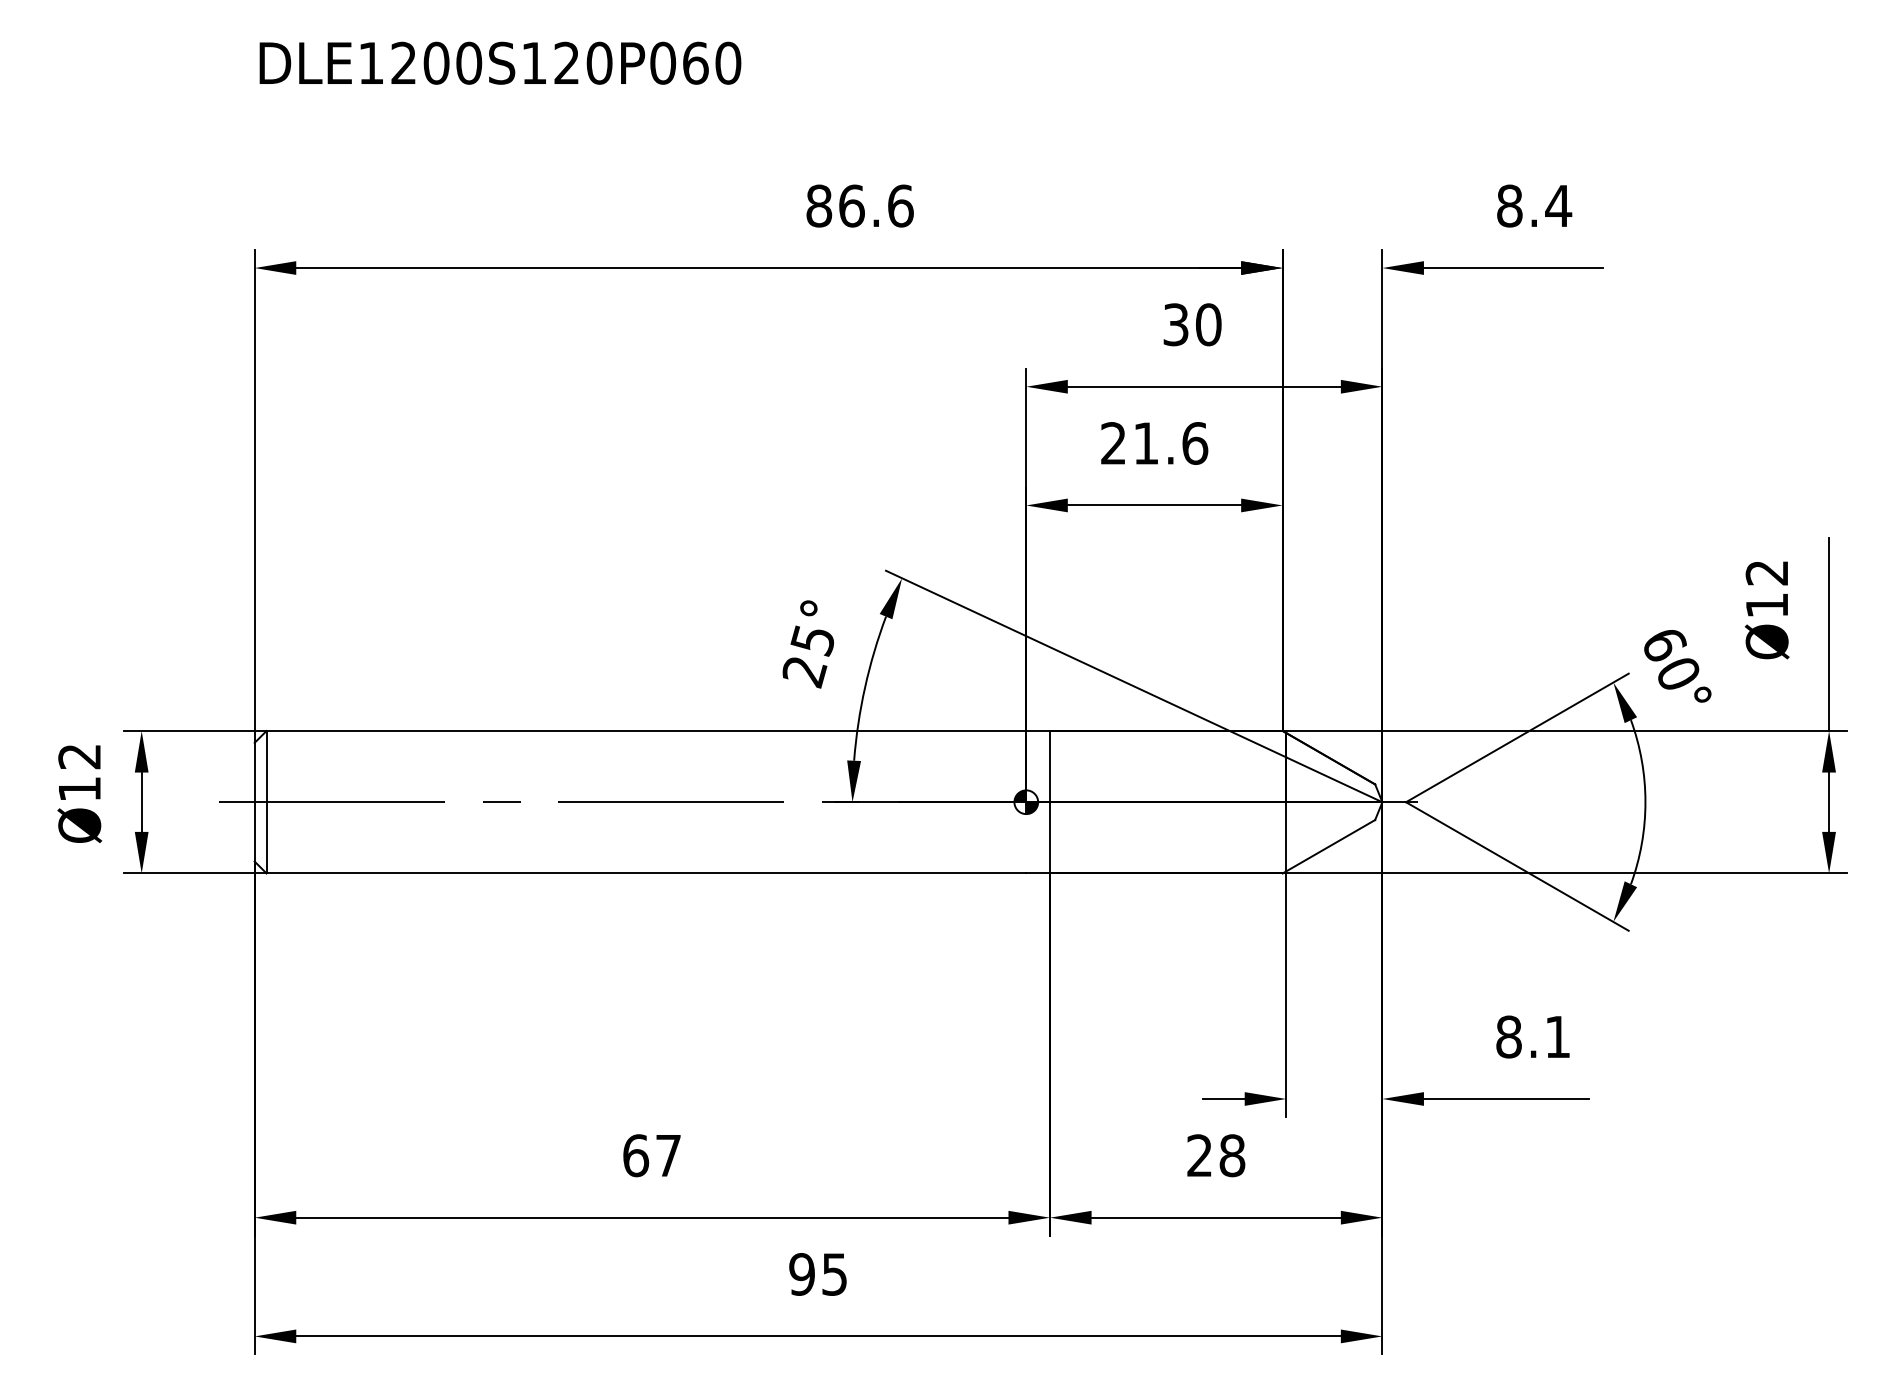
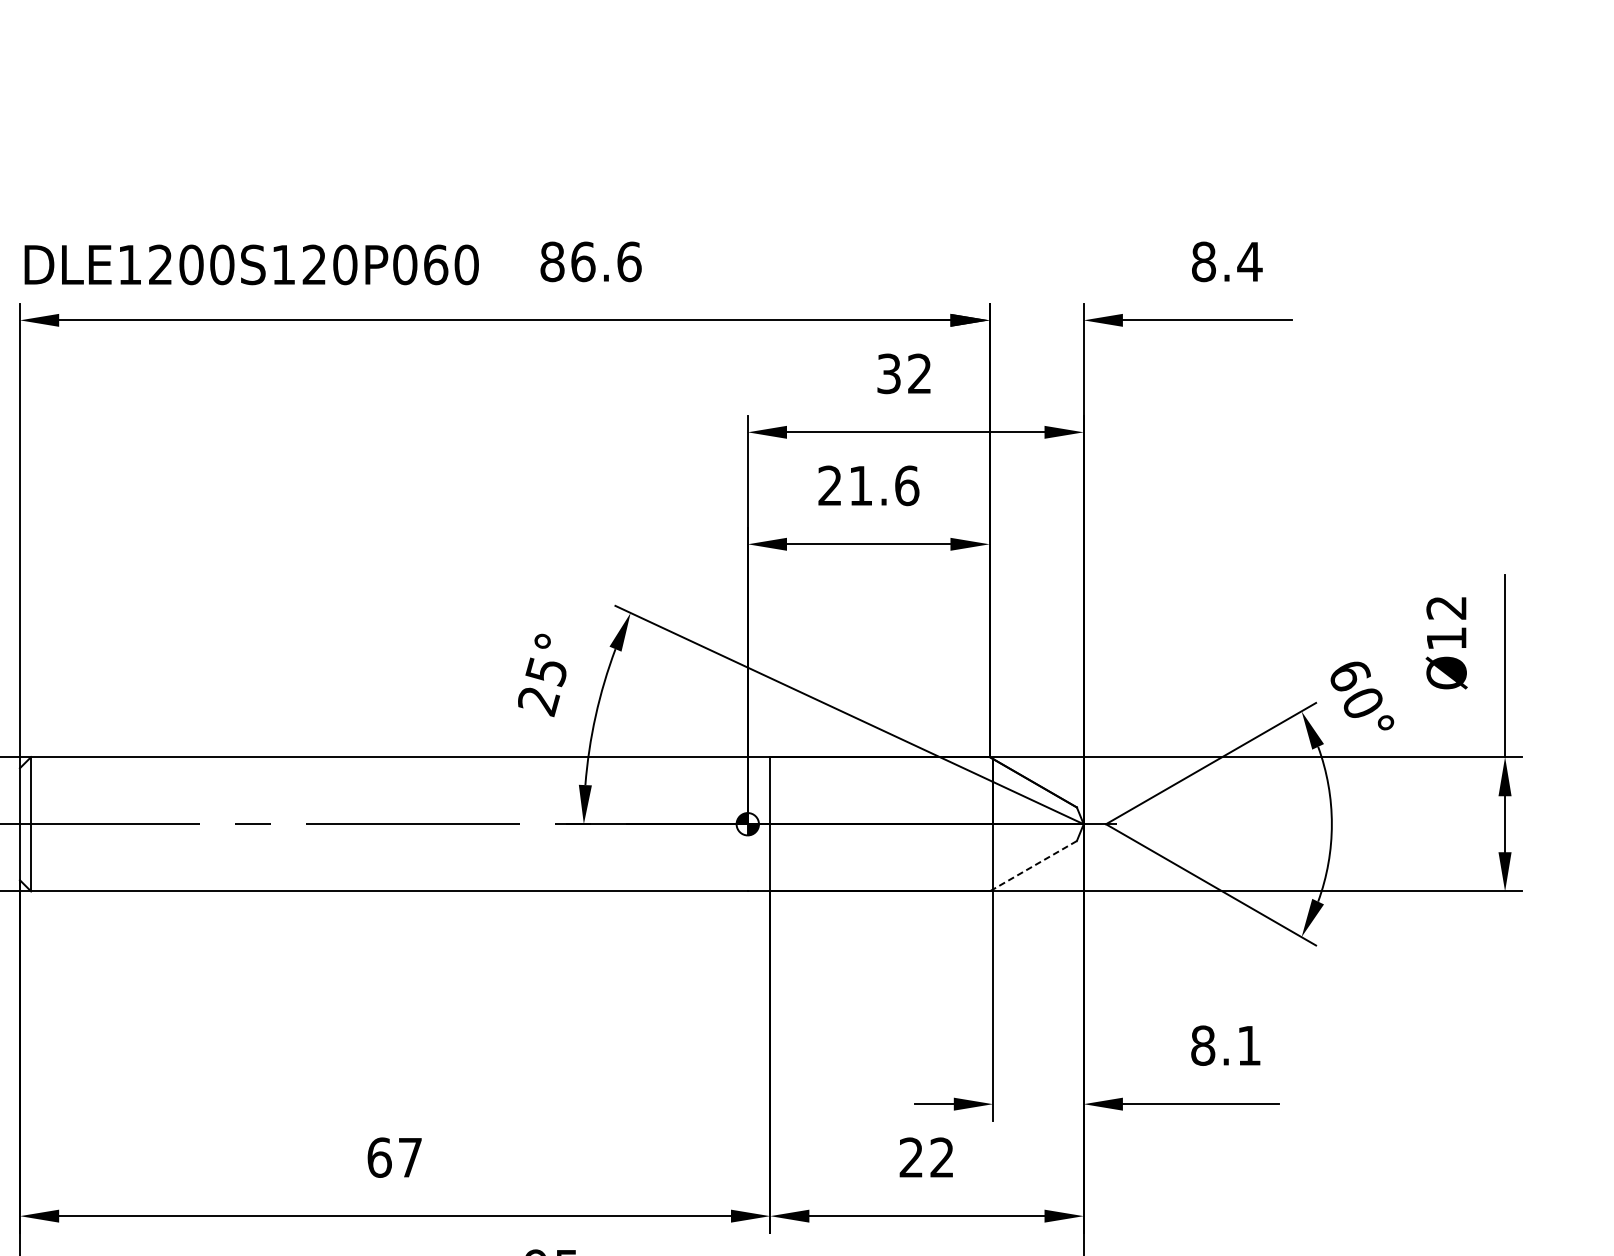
text: (500, 62) -> (251, 264), moved
text: (1208, 324) -> (919, 373), 30 -> 32
line: (1328, 847) -> (1032, 866), solid -> dashed
text: (1232, 1155) -> (942, 1157), 28 -> 22

